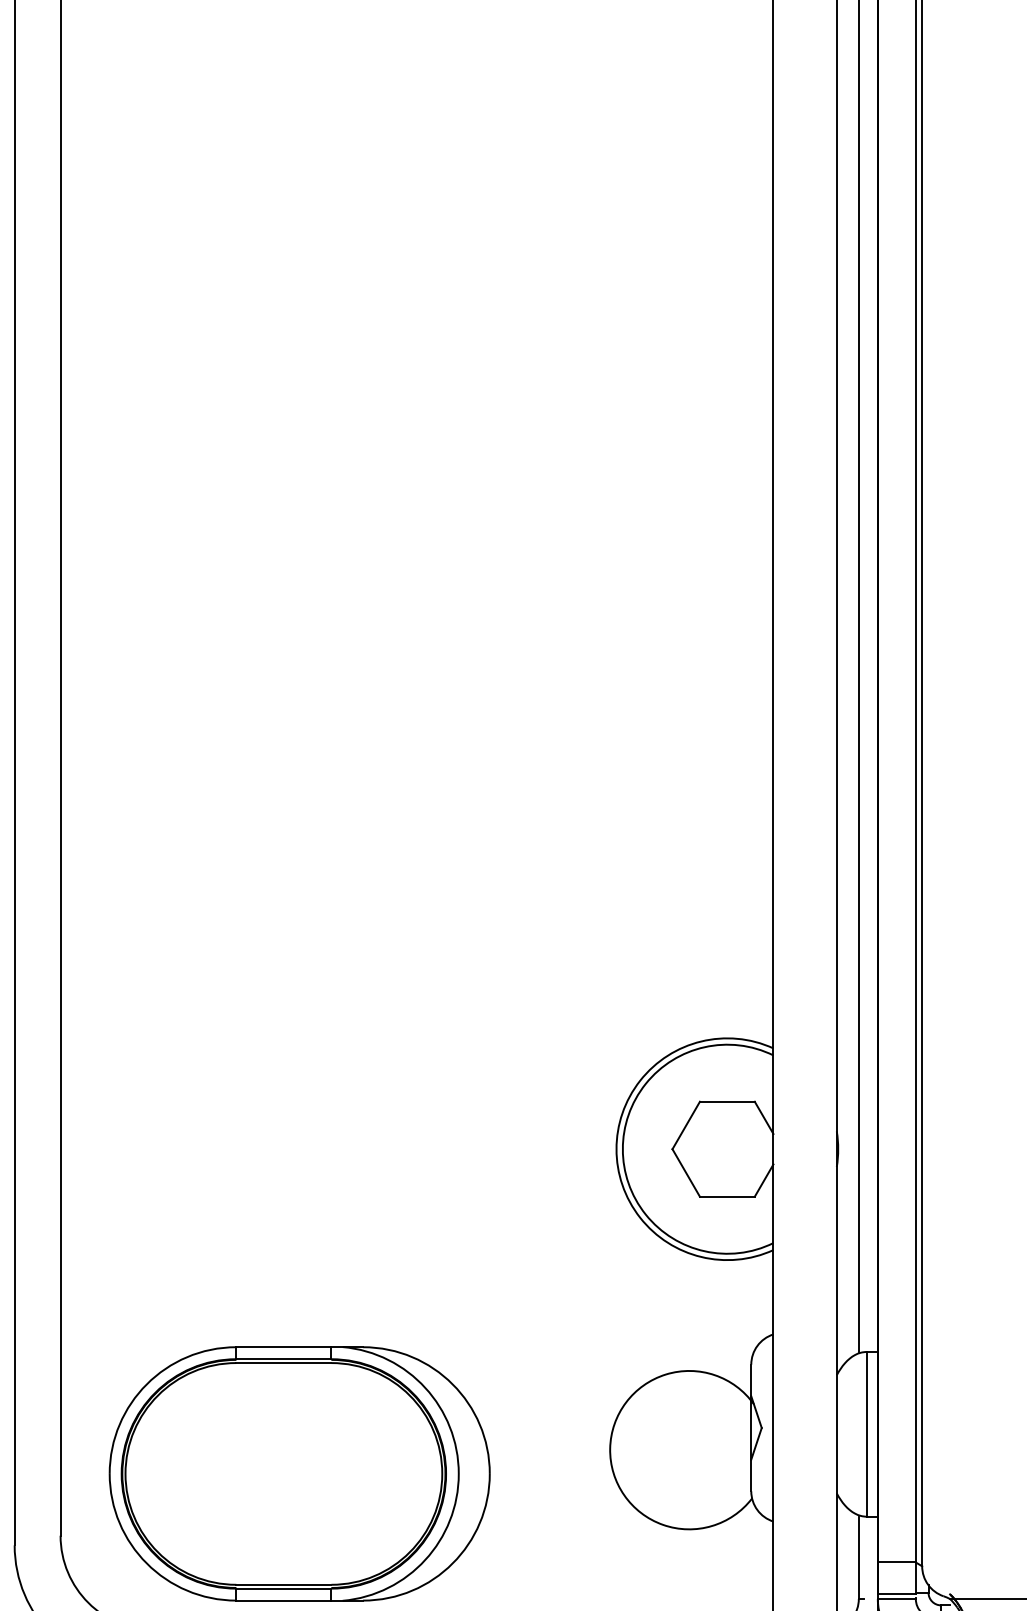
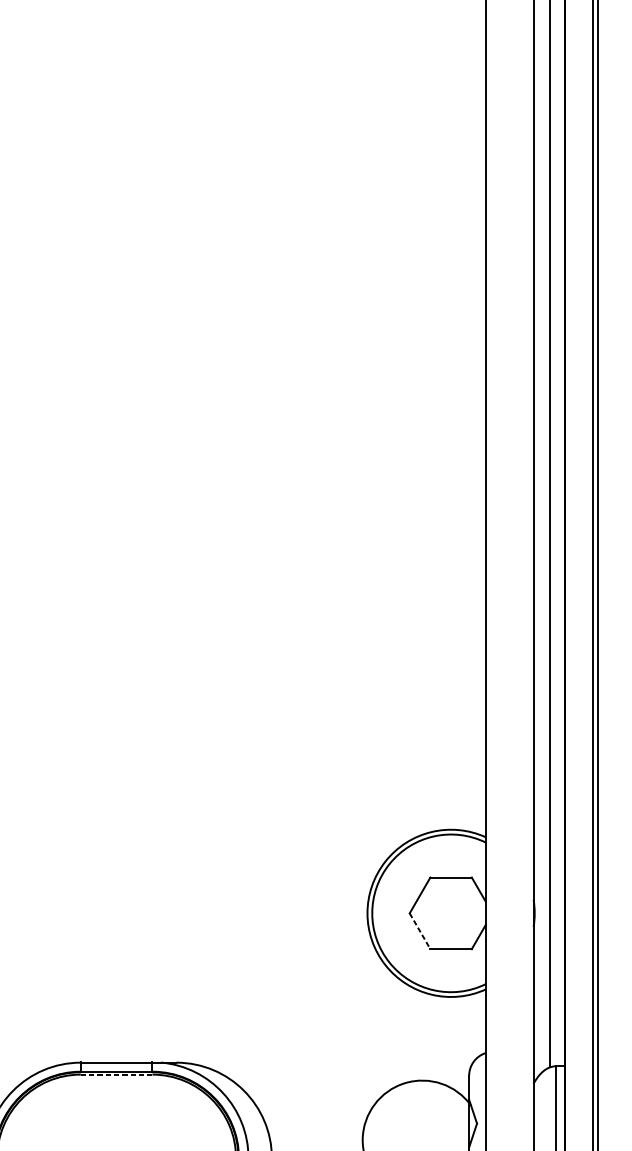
line: (686, 1173) -> (420, 931), solid -> dashed
line: (283, 1363) -> (116, 1074), solid -> dashed

